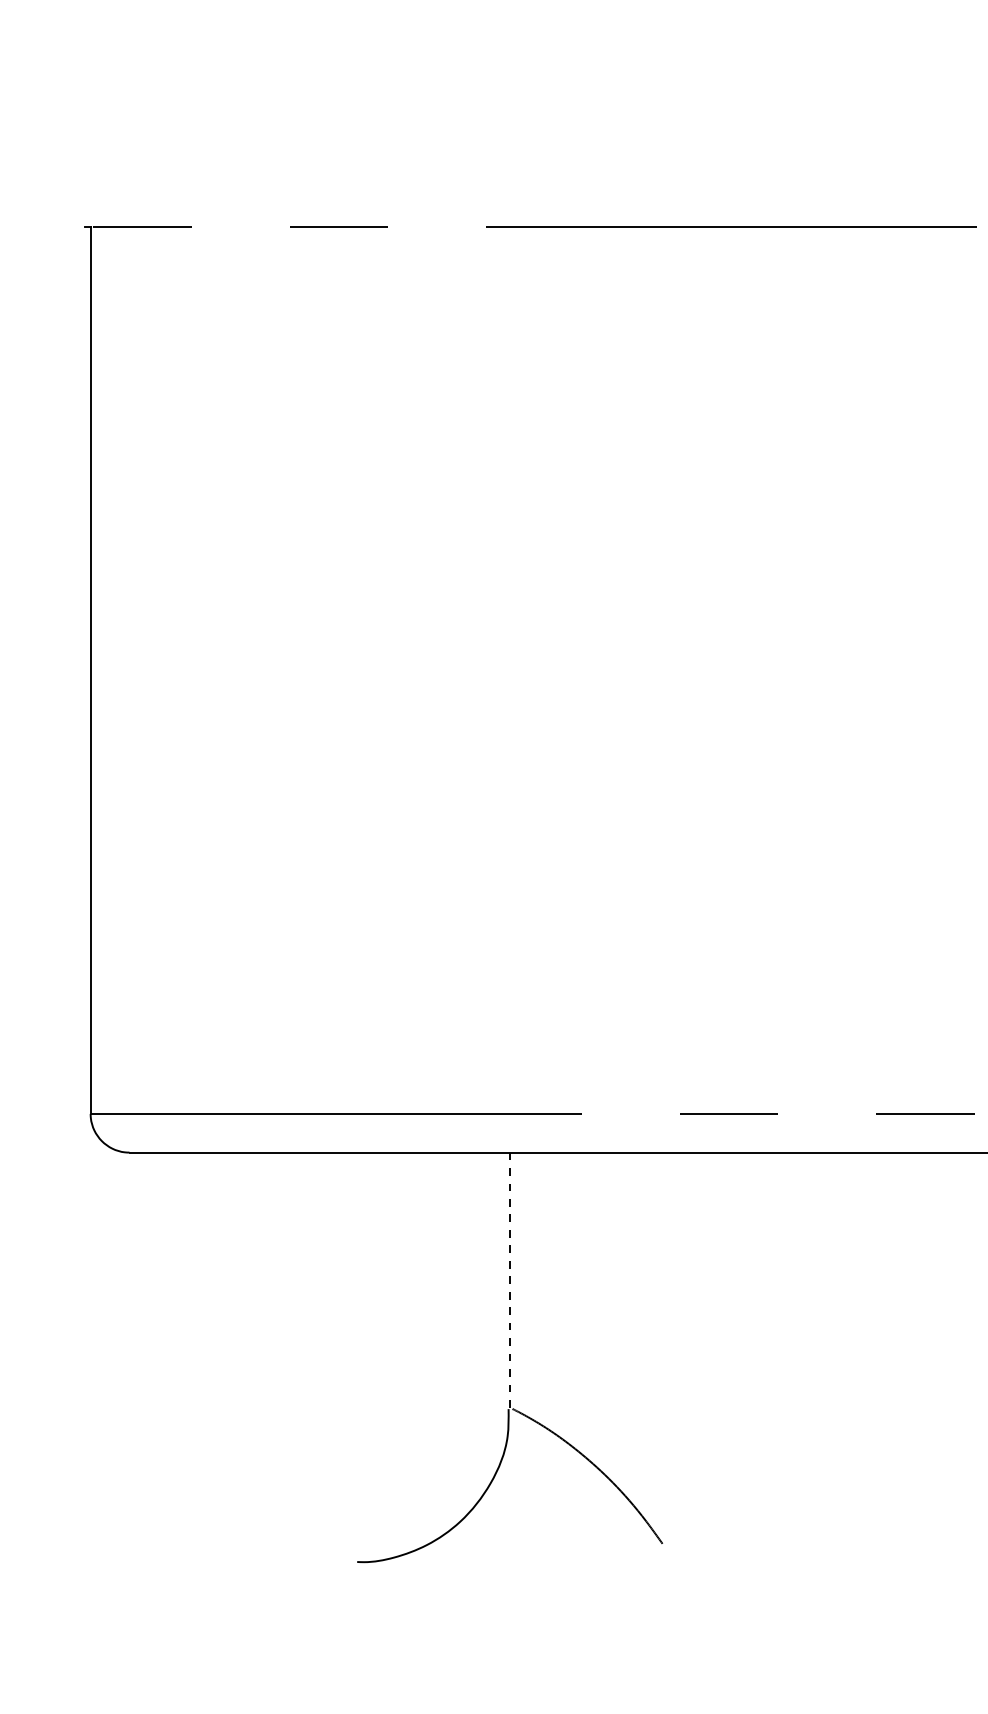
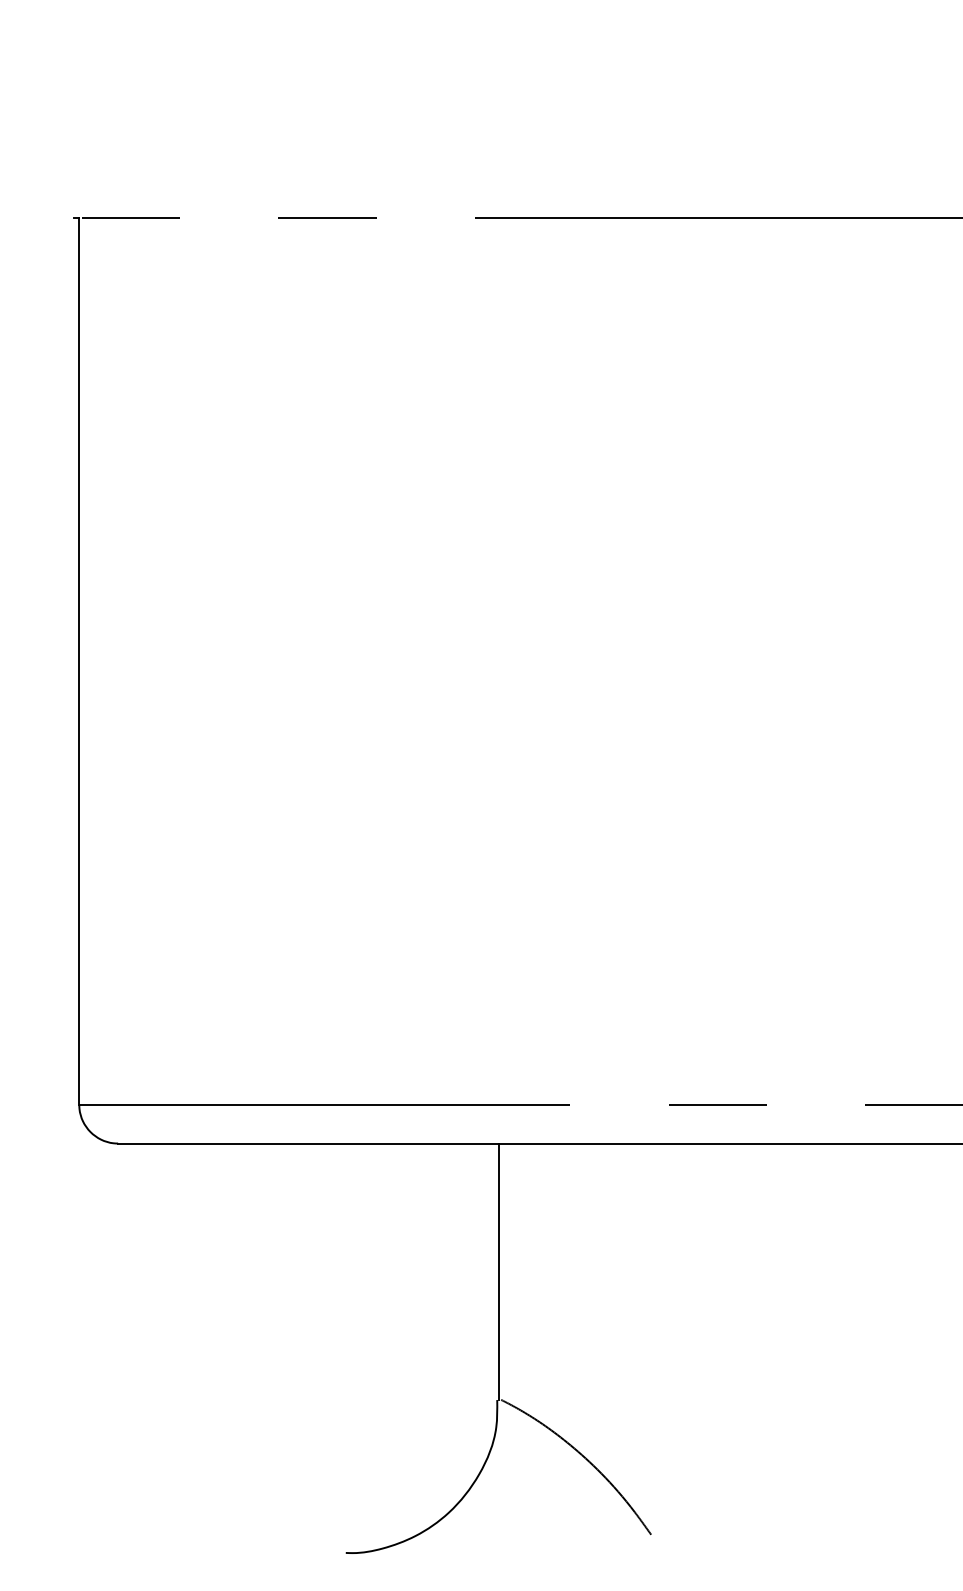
line: (510, 1281) -> (499, 1272), dashed -> solid

